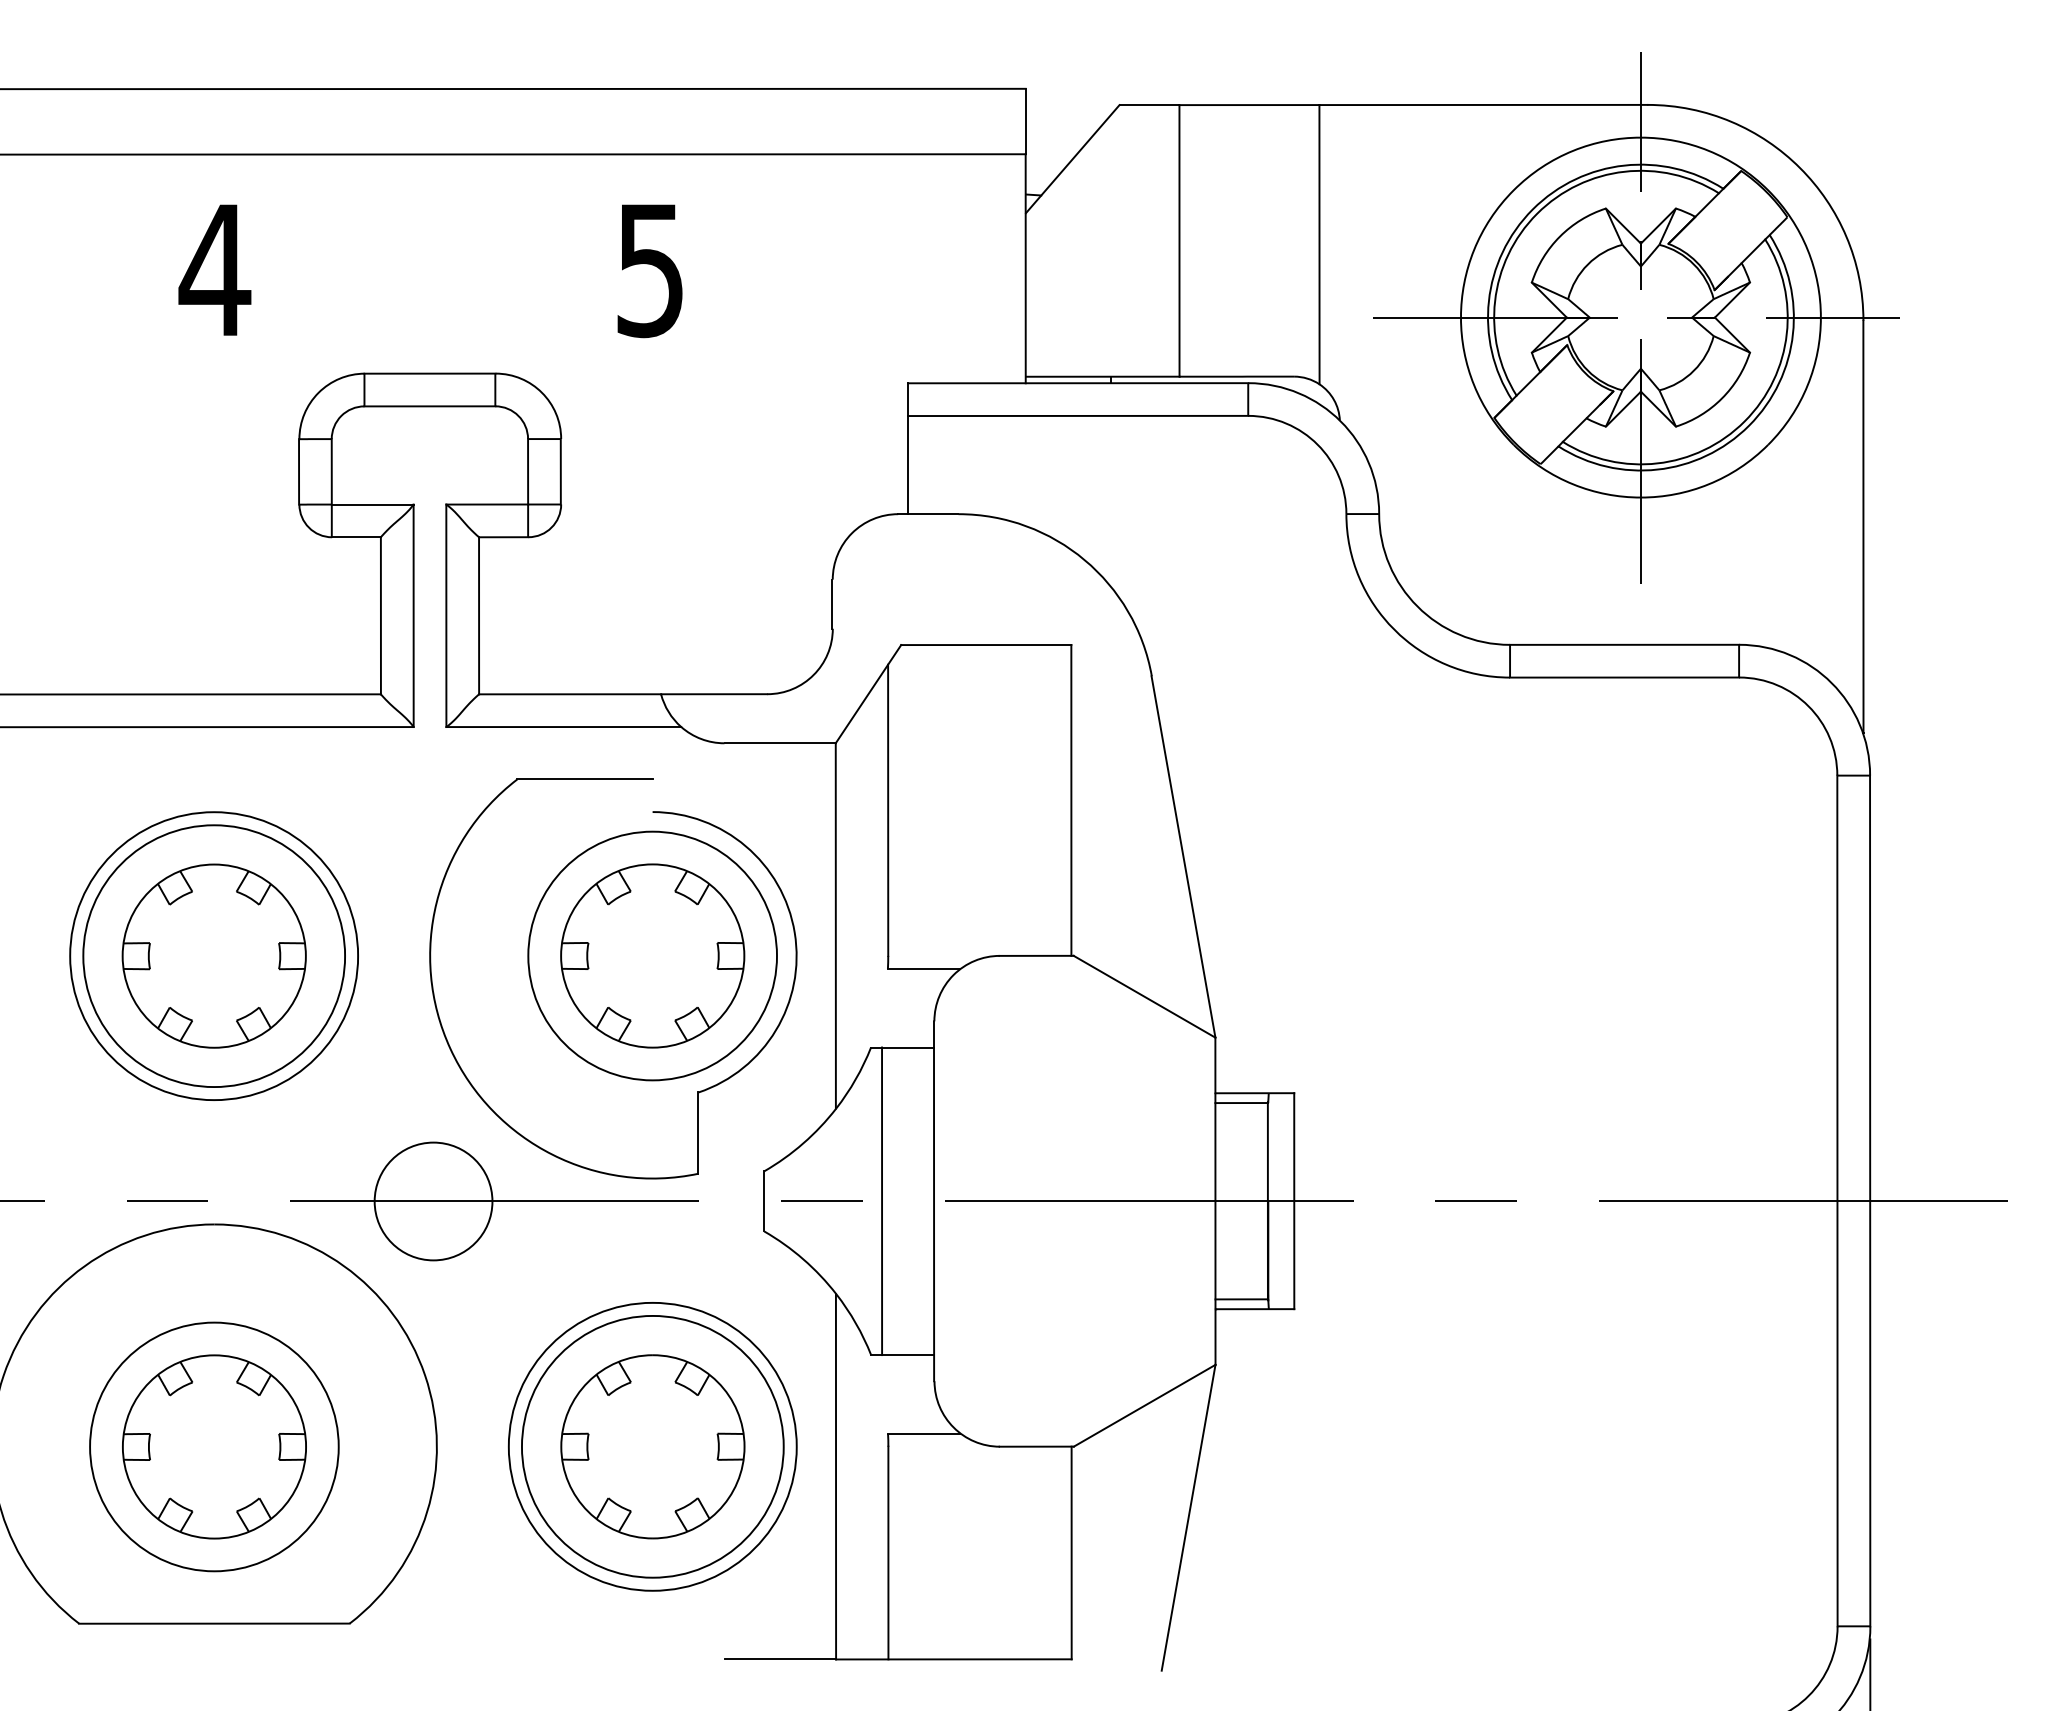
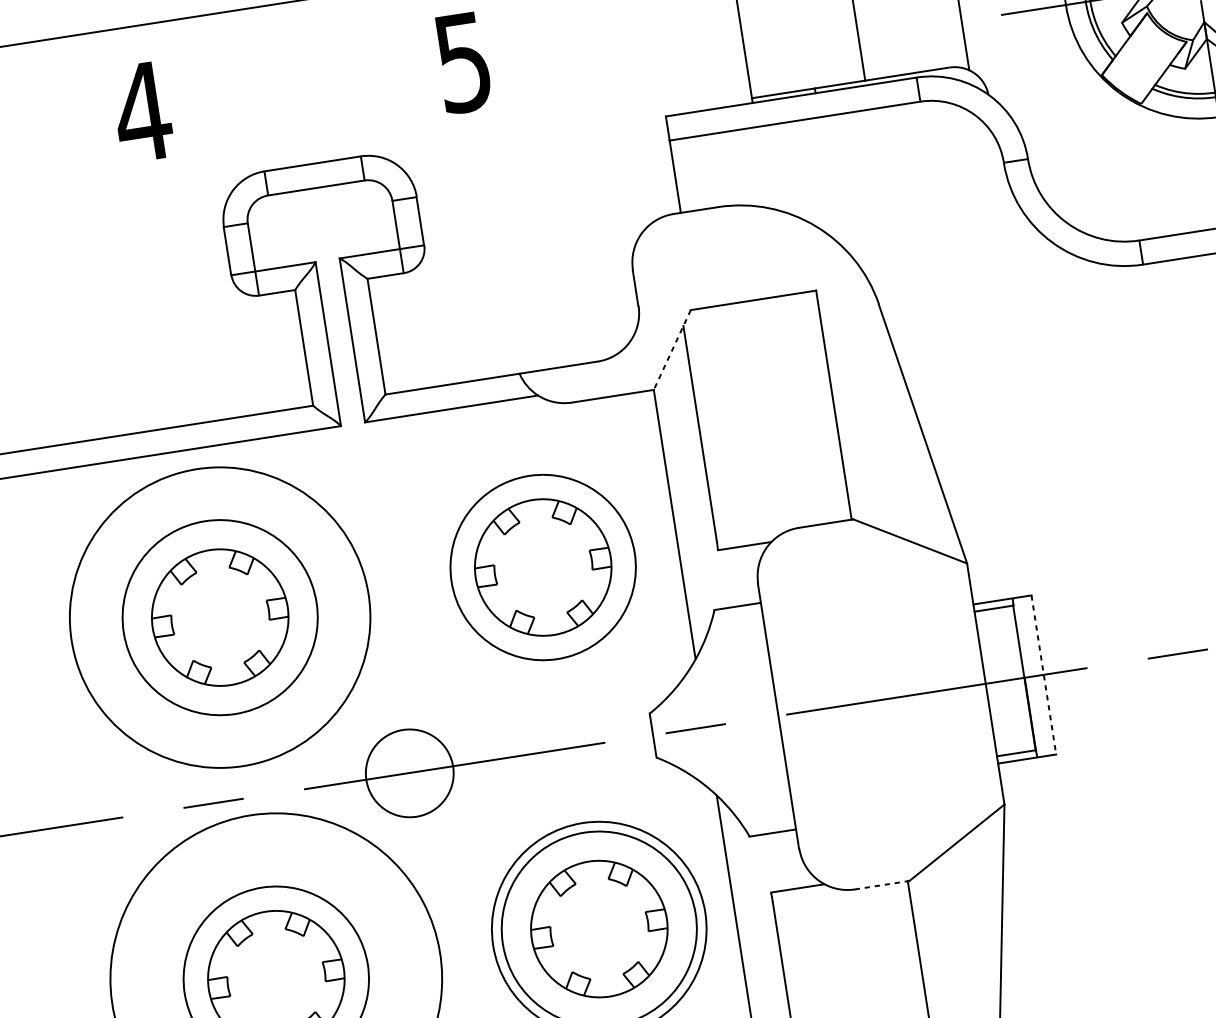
line: (868, 694) -> (672, 350), solid -> dashed
circle: (214, 956) -> (220, 617), size x1.4
part: (697, 1091) -> (591, 662), removed
line: (882, 1201) -> (740, 722), removed
line: (1294, 1201) -> (1044, 675), solid -> dashed
line: (1037, 1446) -> (882, 884), solid -> dashed

